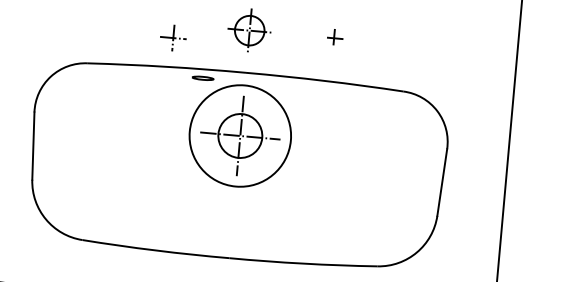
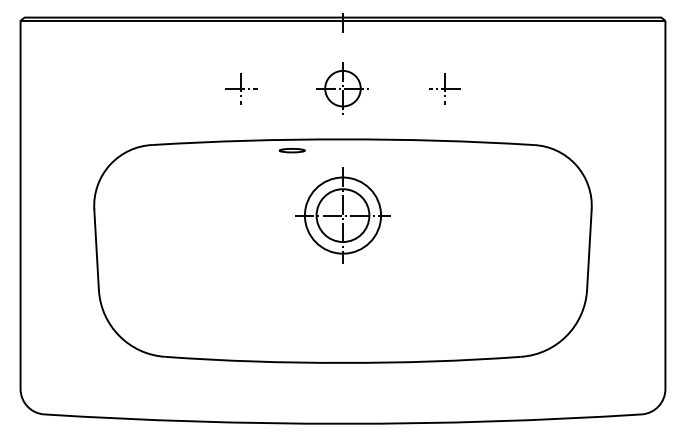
part: (173, 37) -> (241, 88), moved
part: (333, 38) -> (444, 88), size x1.43
circle: (239, 135) -> (342, 215), size x0.62

